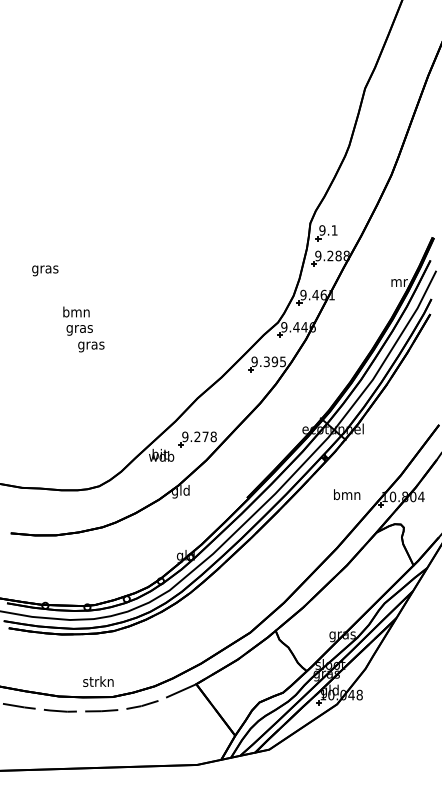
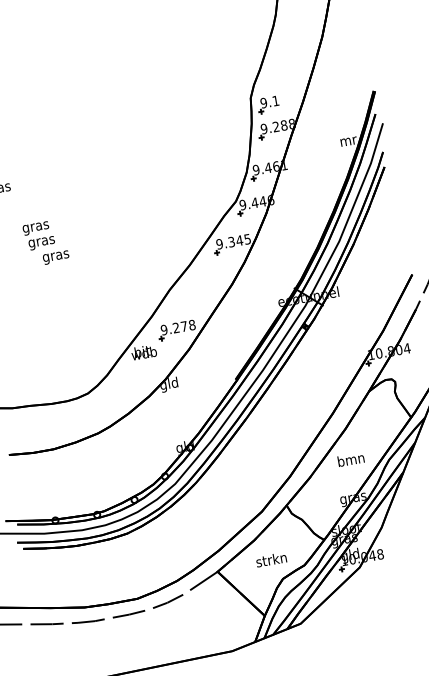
text: (76, 313) -> (35, 227), bmn -> gras
text: (274, 361) -> (239, 240), 9.395 -> 9.345
text: (347, 494) -> (351, 459), moved
text: (98, 681) -> (271, 559), moved

